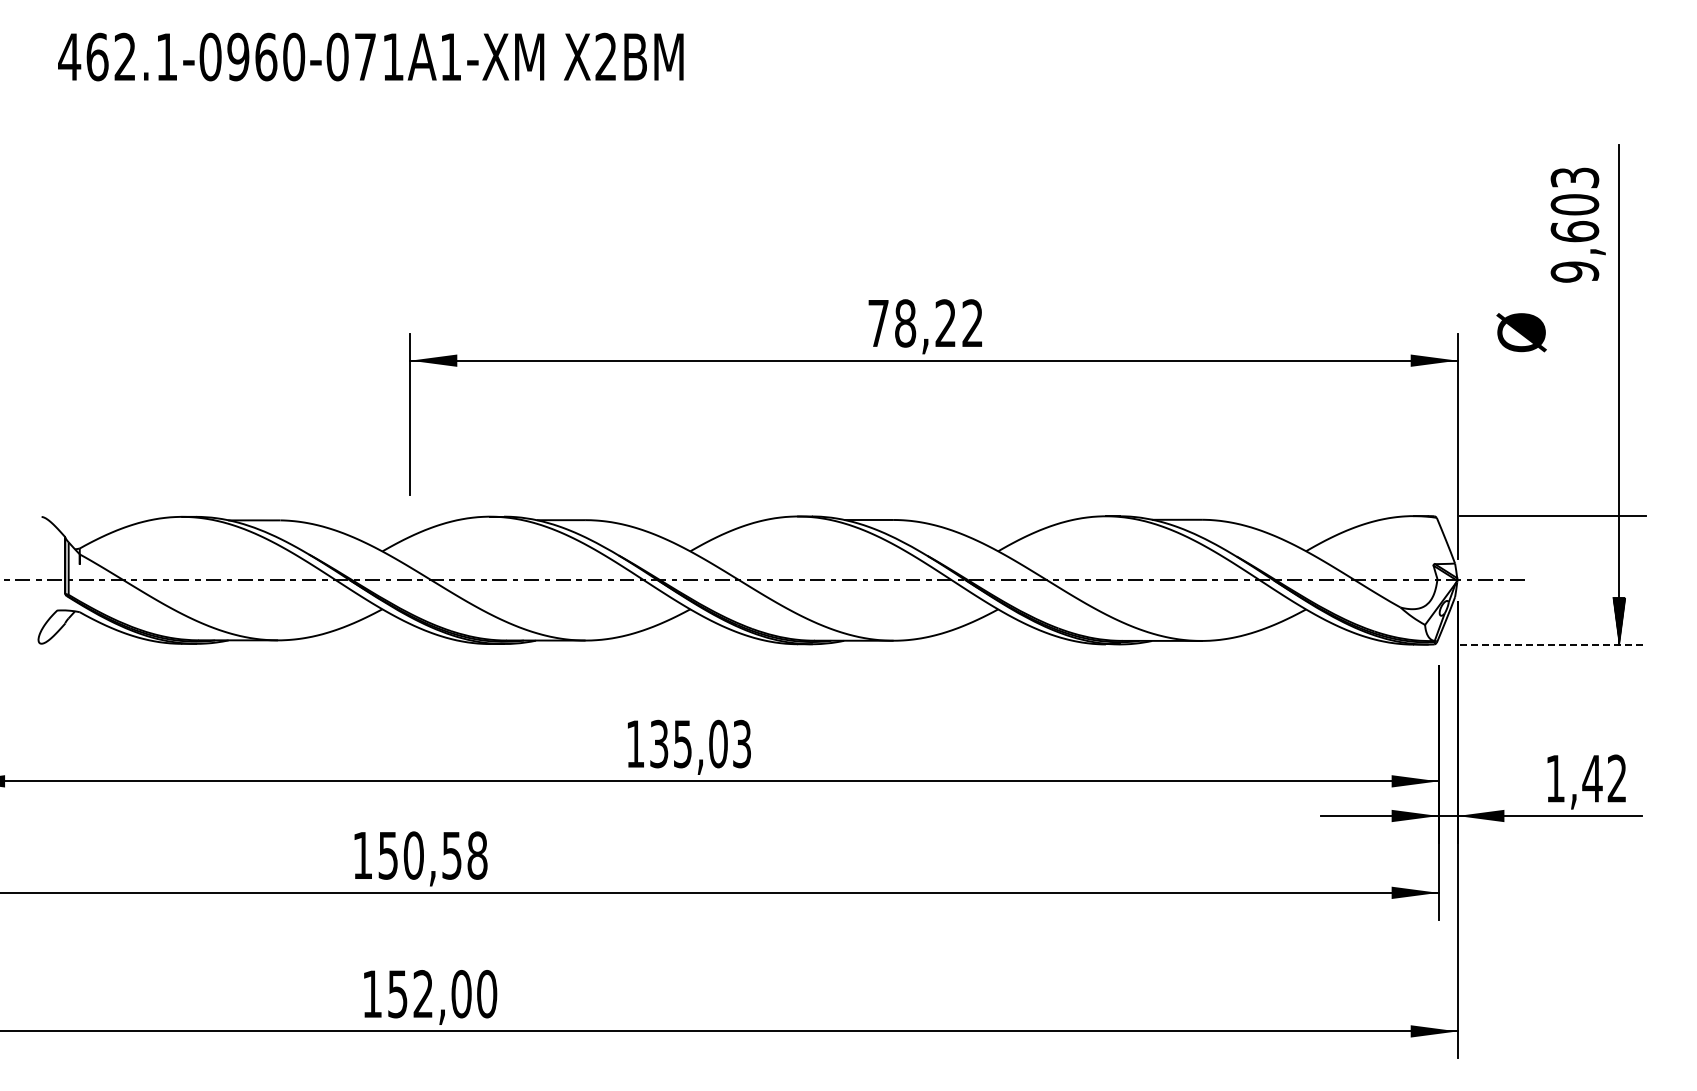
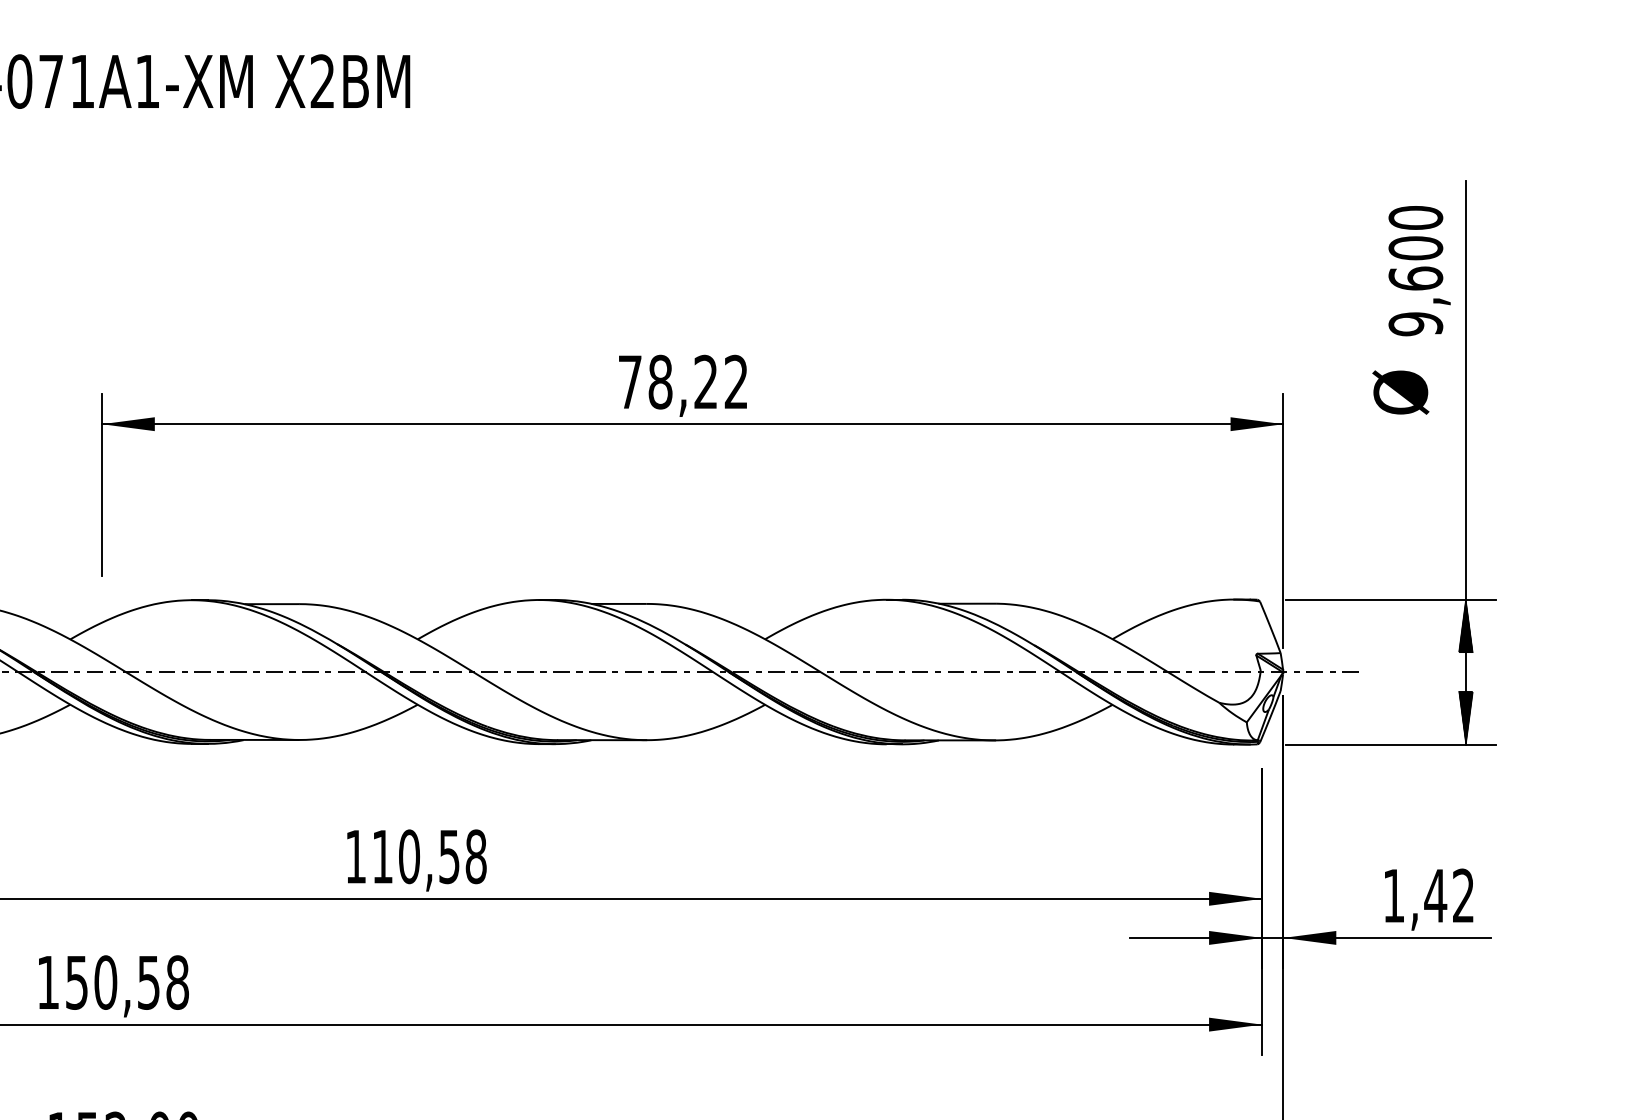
text: (1574, 177) -> (1415, 217), 9,603 -> 9,600
text: (1521, 332) -> (1400, 392), moved
hatch: (1619, 539) -> (1466, 625), added
line: (1553, 644) -> (1391, 744), dashed -> solid
text: (700, 743) -> (429, 856), 135,03 -> 110,58

